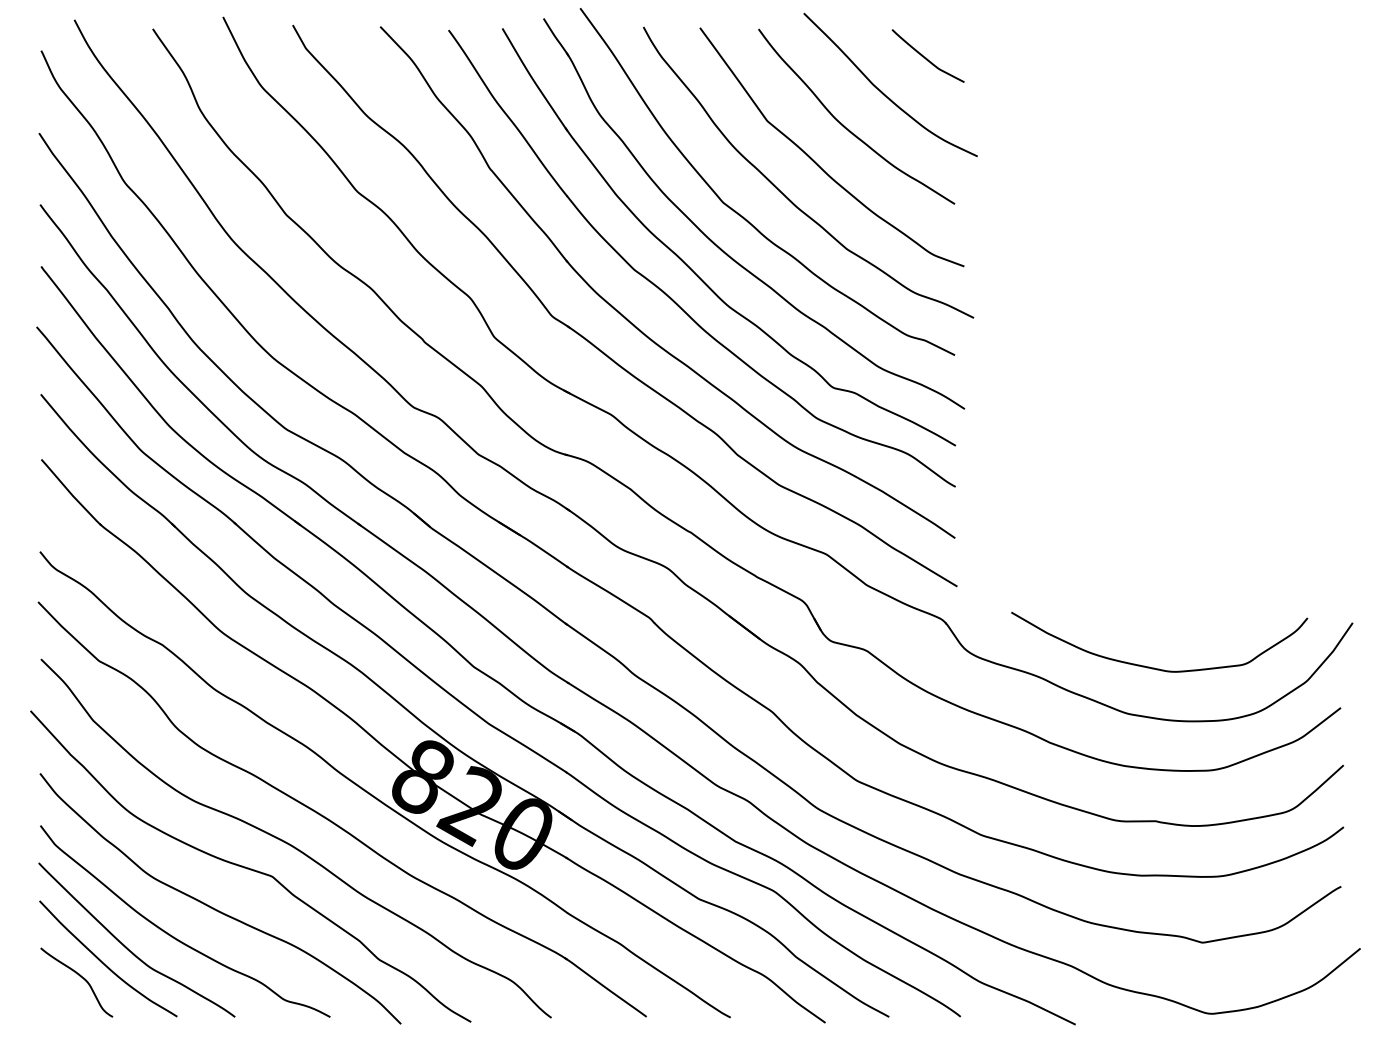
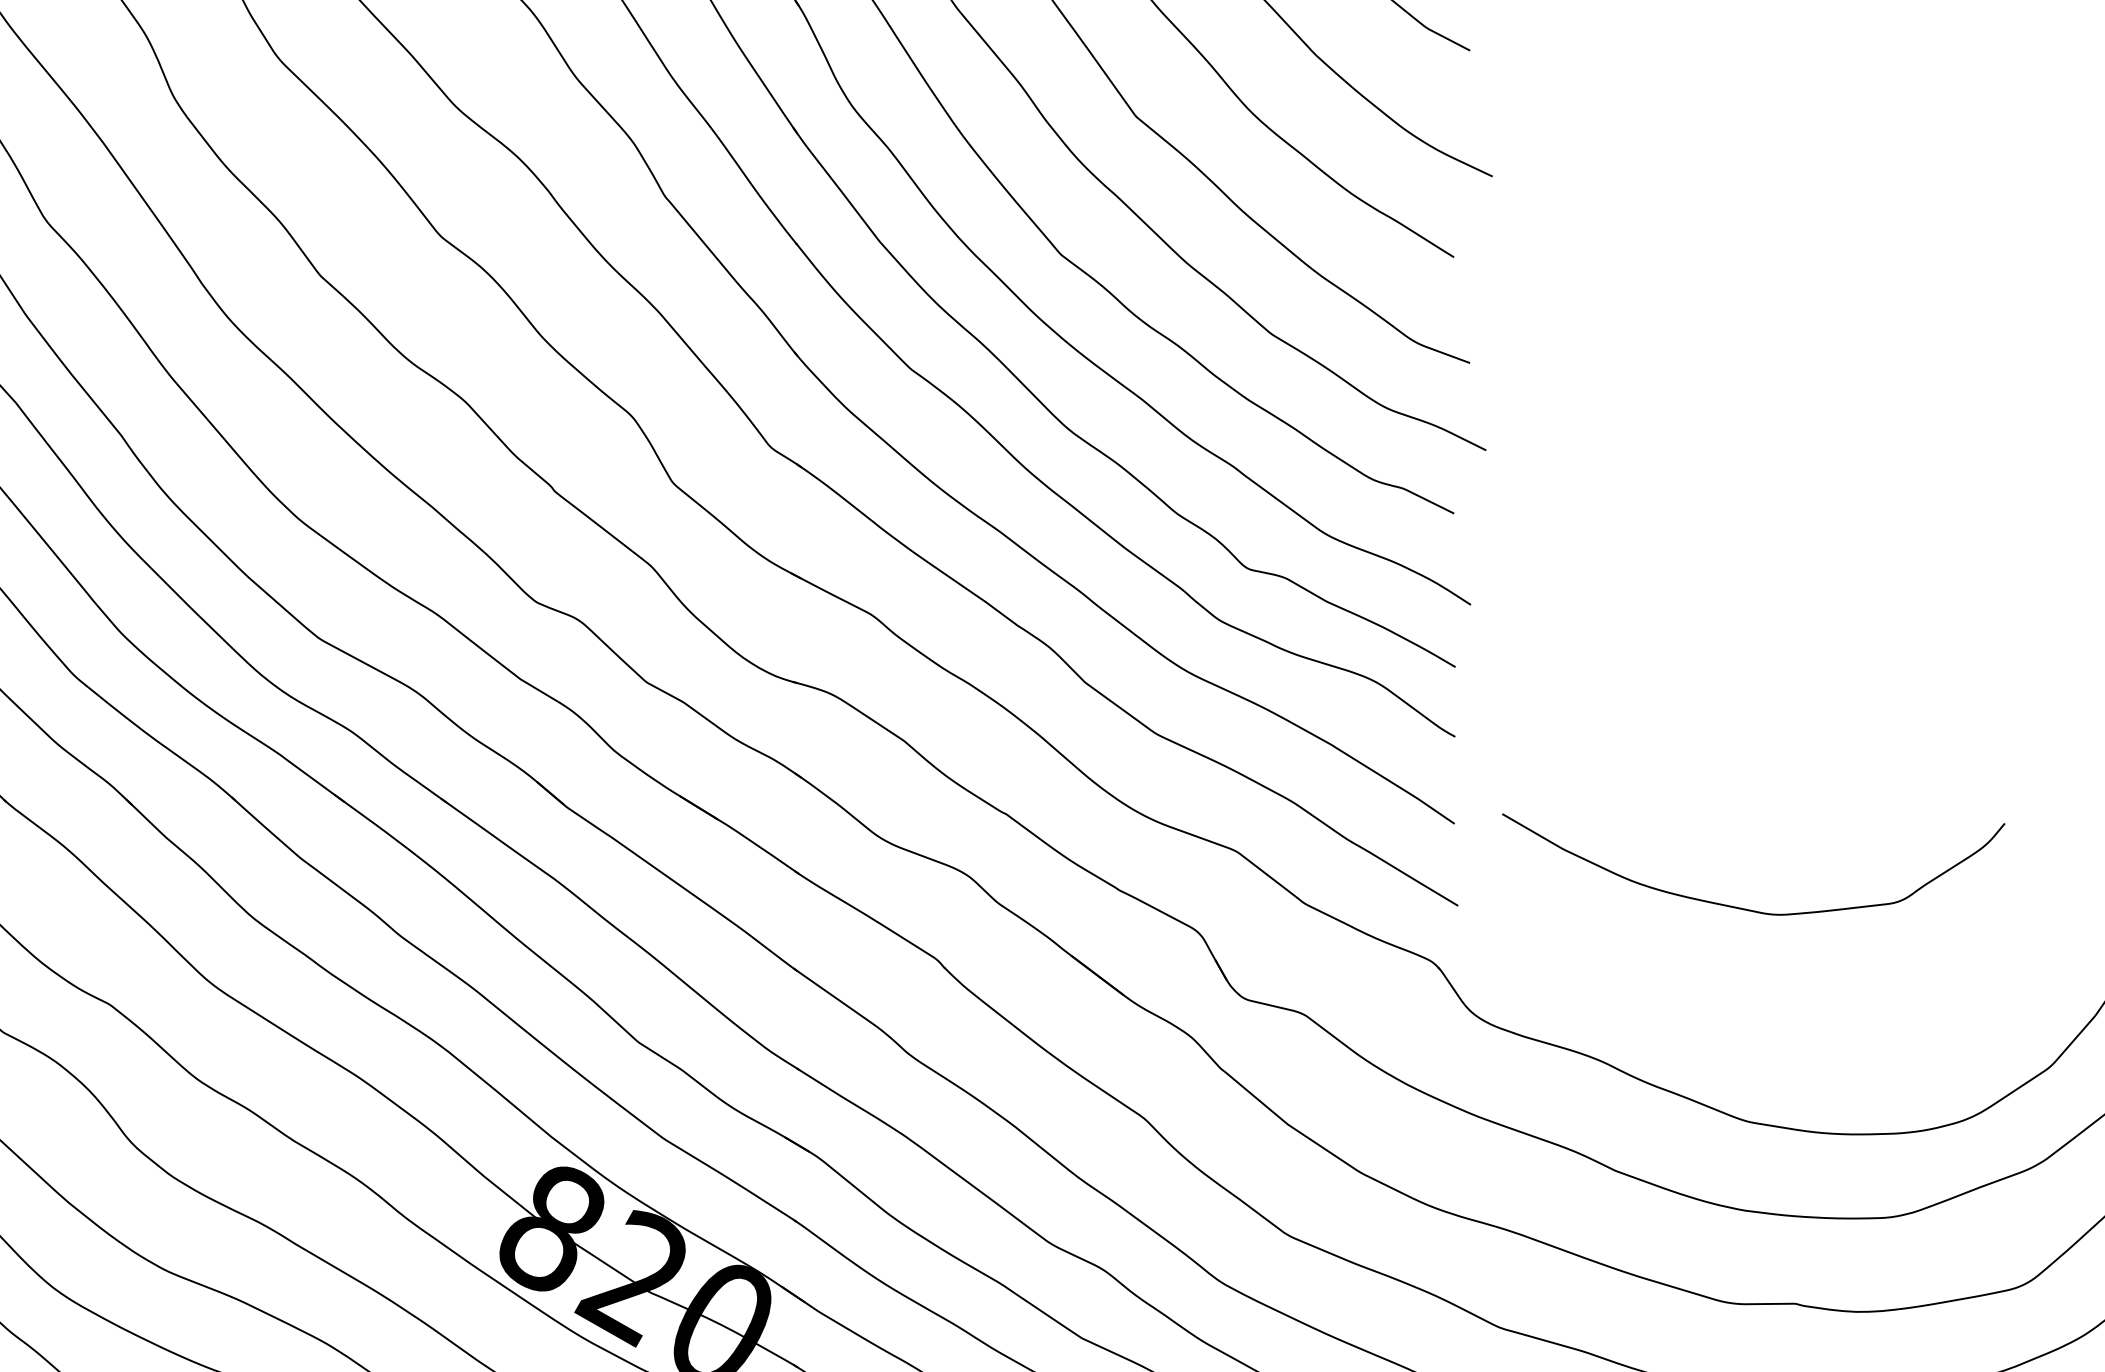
curve: (1154, 667) -> (1745, 907), moved

